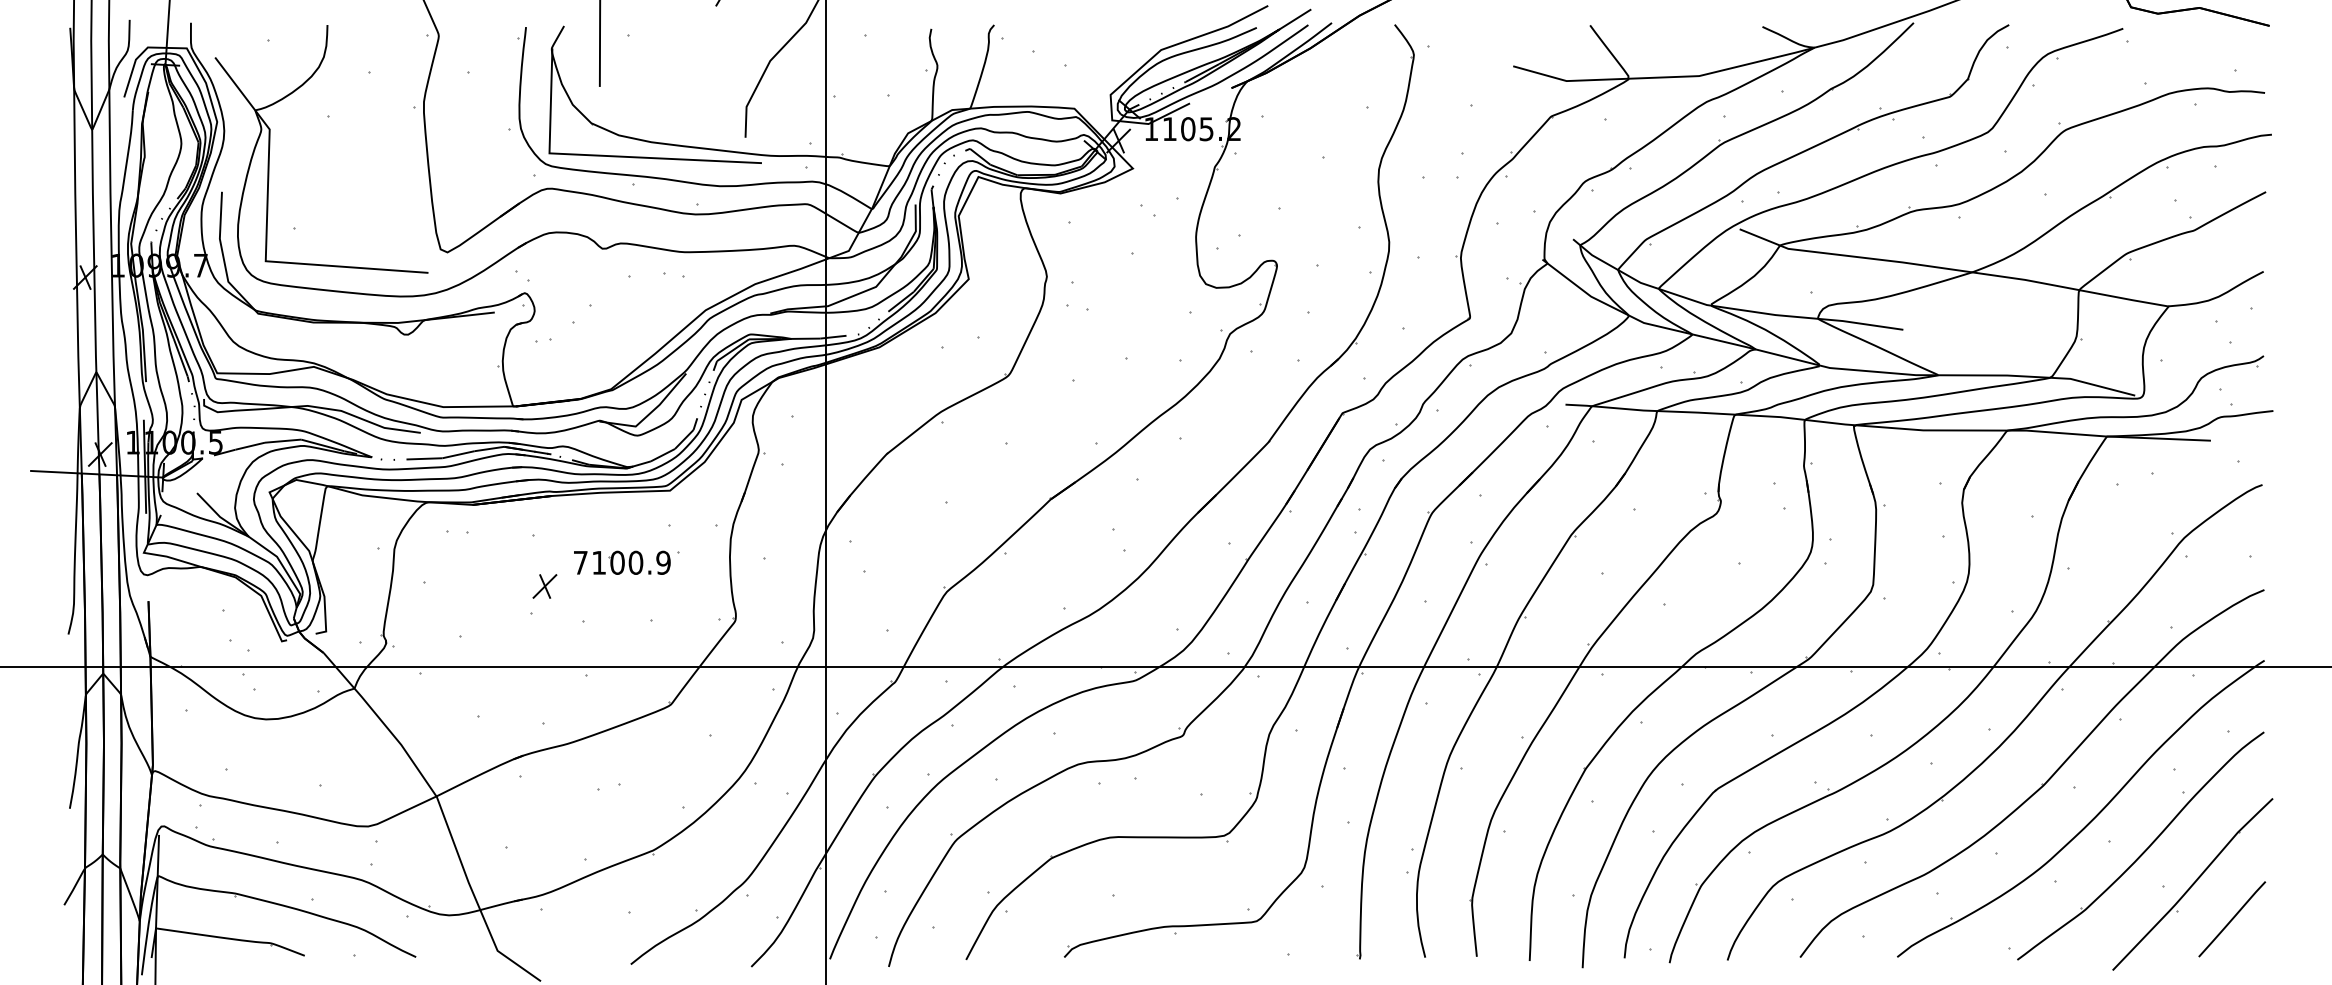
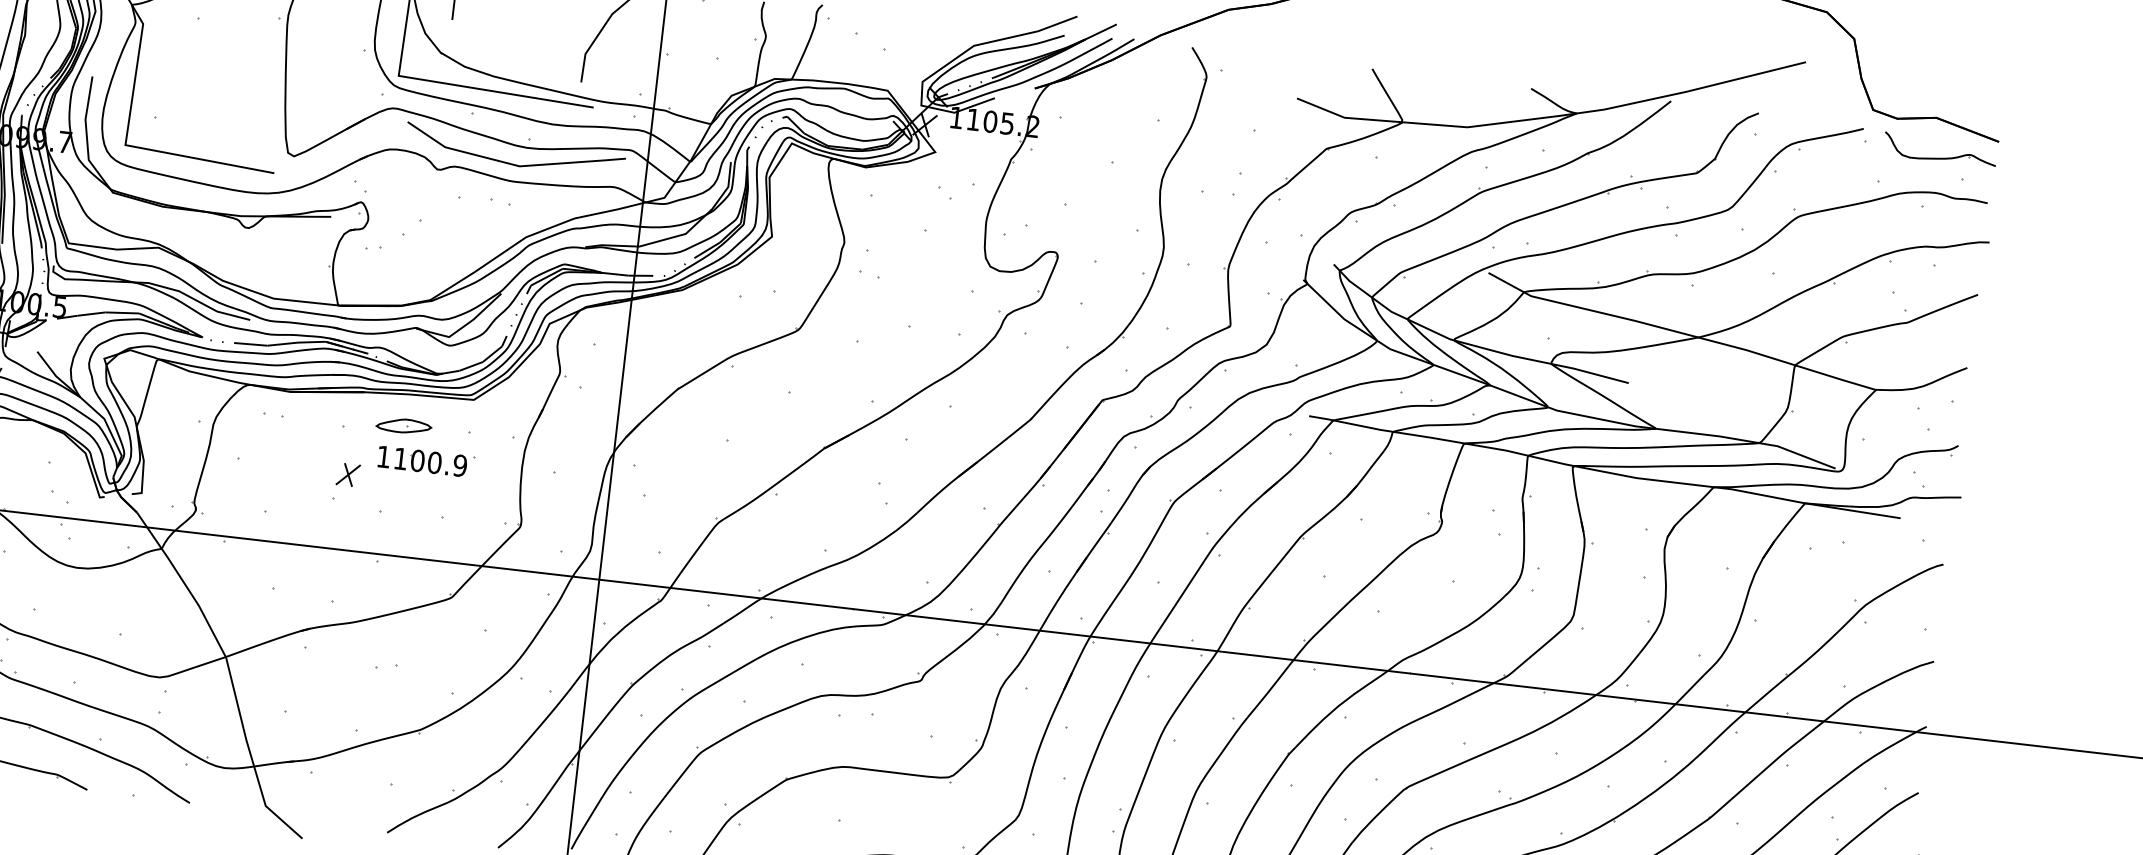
part: (2207, 50) -> (1939, 157), added
line: (680, 232) -> (511, 162), added
part: (598, 527) -> (403, 426), added
text: (580, 562) -> (383, 456), 7100.9 -> 1100.9

